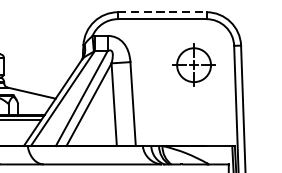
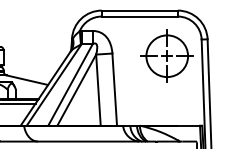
line: (163, 12) -> (140, 10), dashed -> solid
part: (193, 64) -> (166, 55), size x1.43

